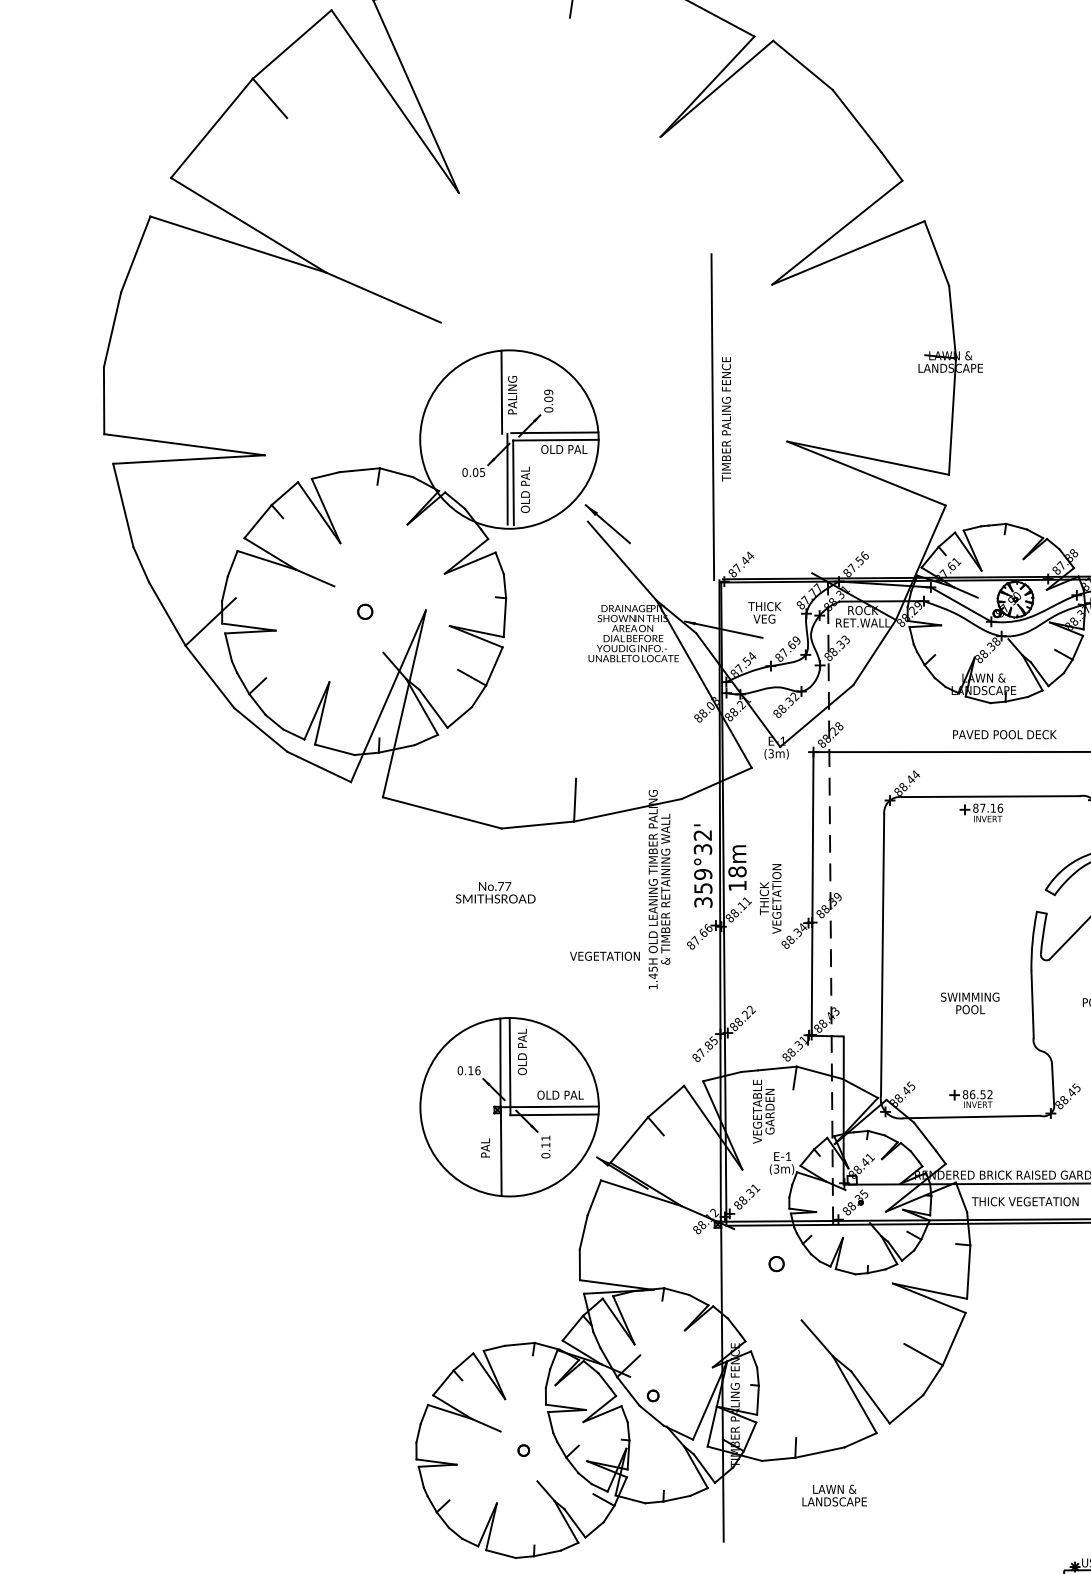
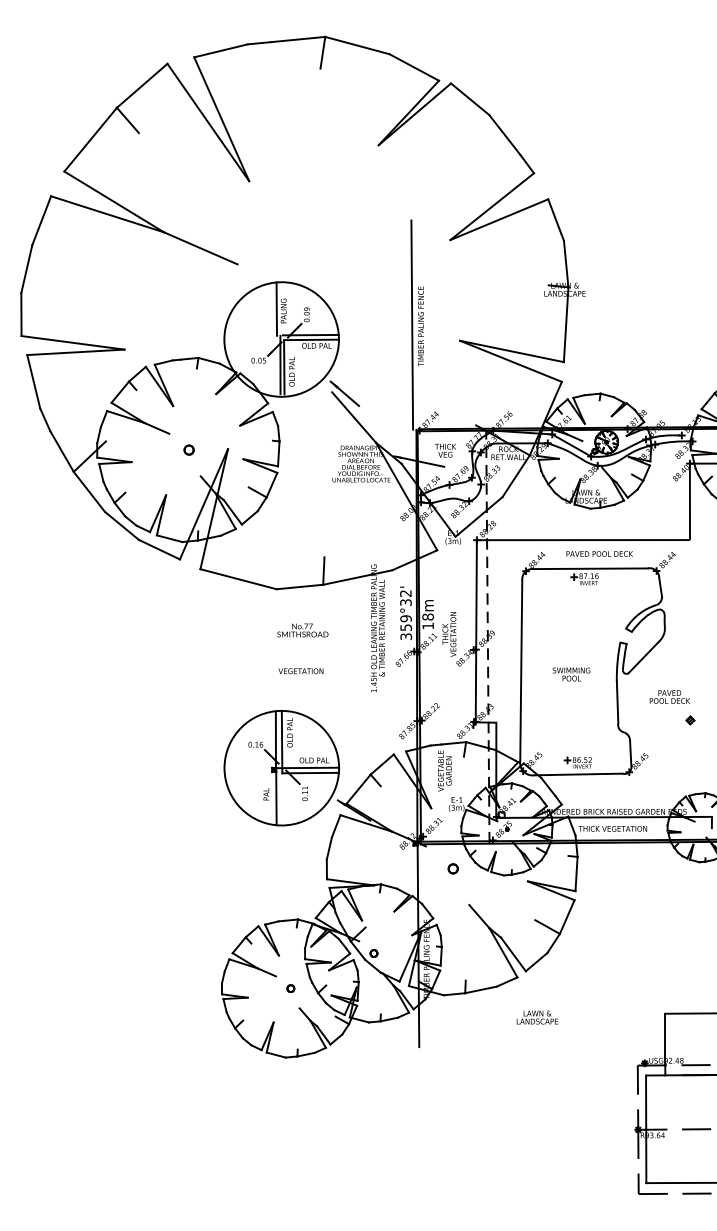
text: (1004, 733) -> (599, 553), moved
text: (495, 892) -> (302, 630), moved
text: (604, 956) -> (300, 671), moved
text: (970, 1003) -> (571, 674), moved
text: (833, 1495) -> (536, 1017), moved

